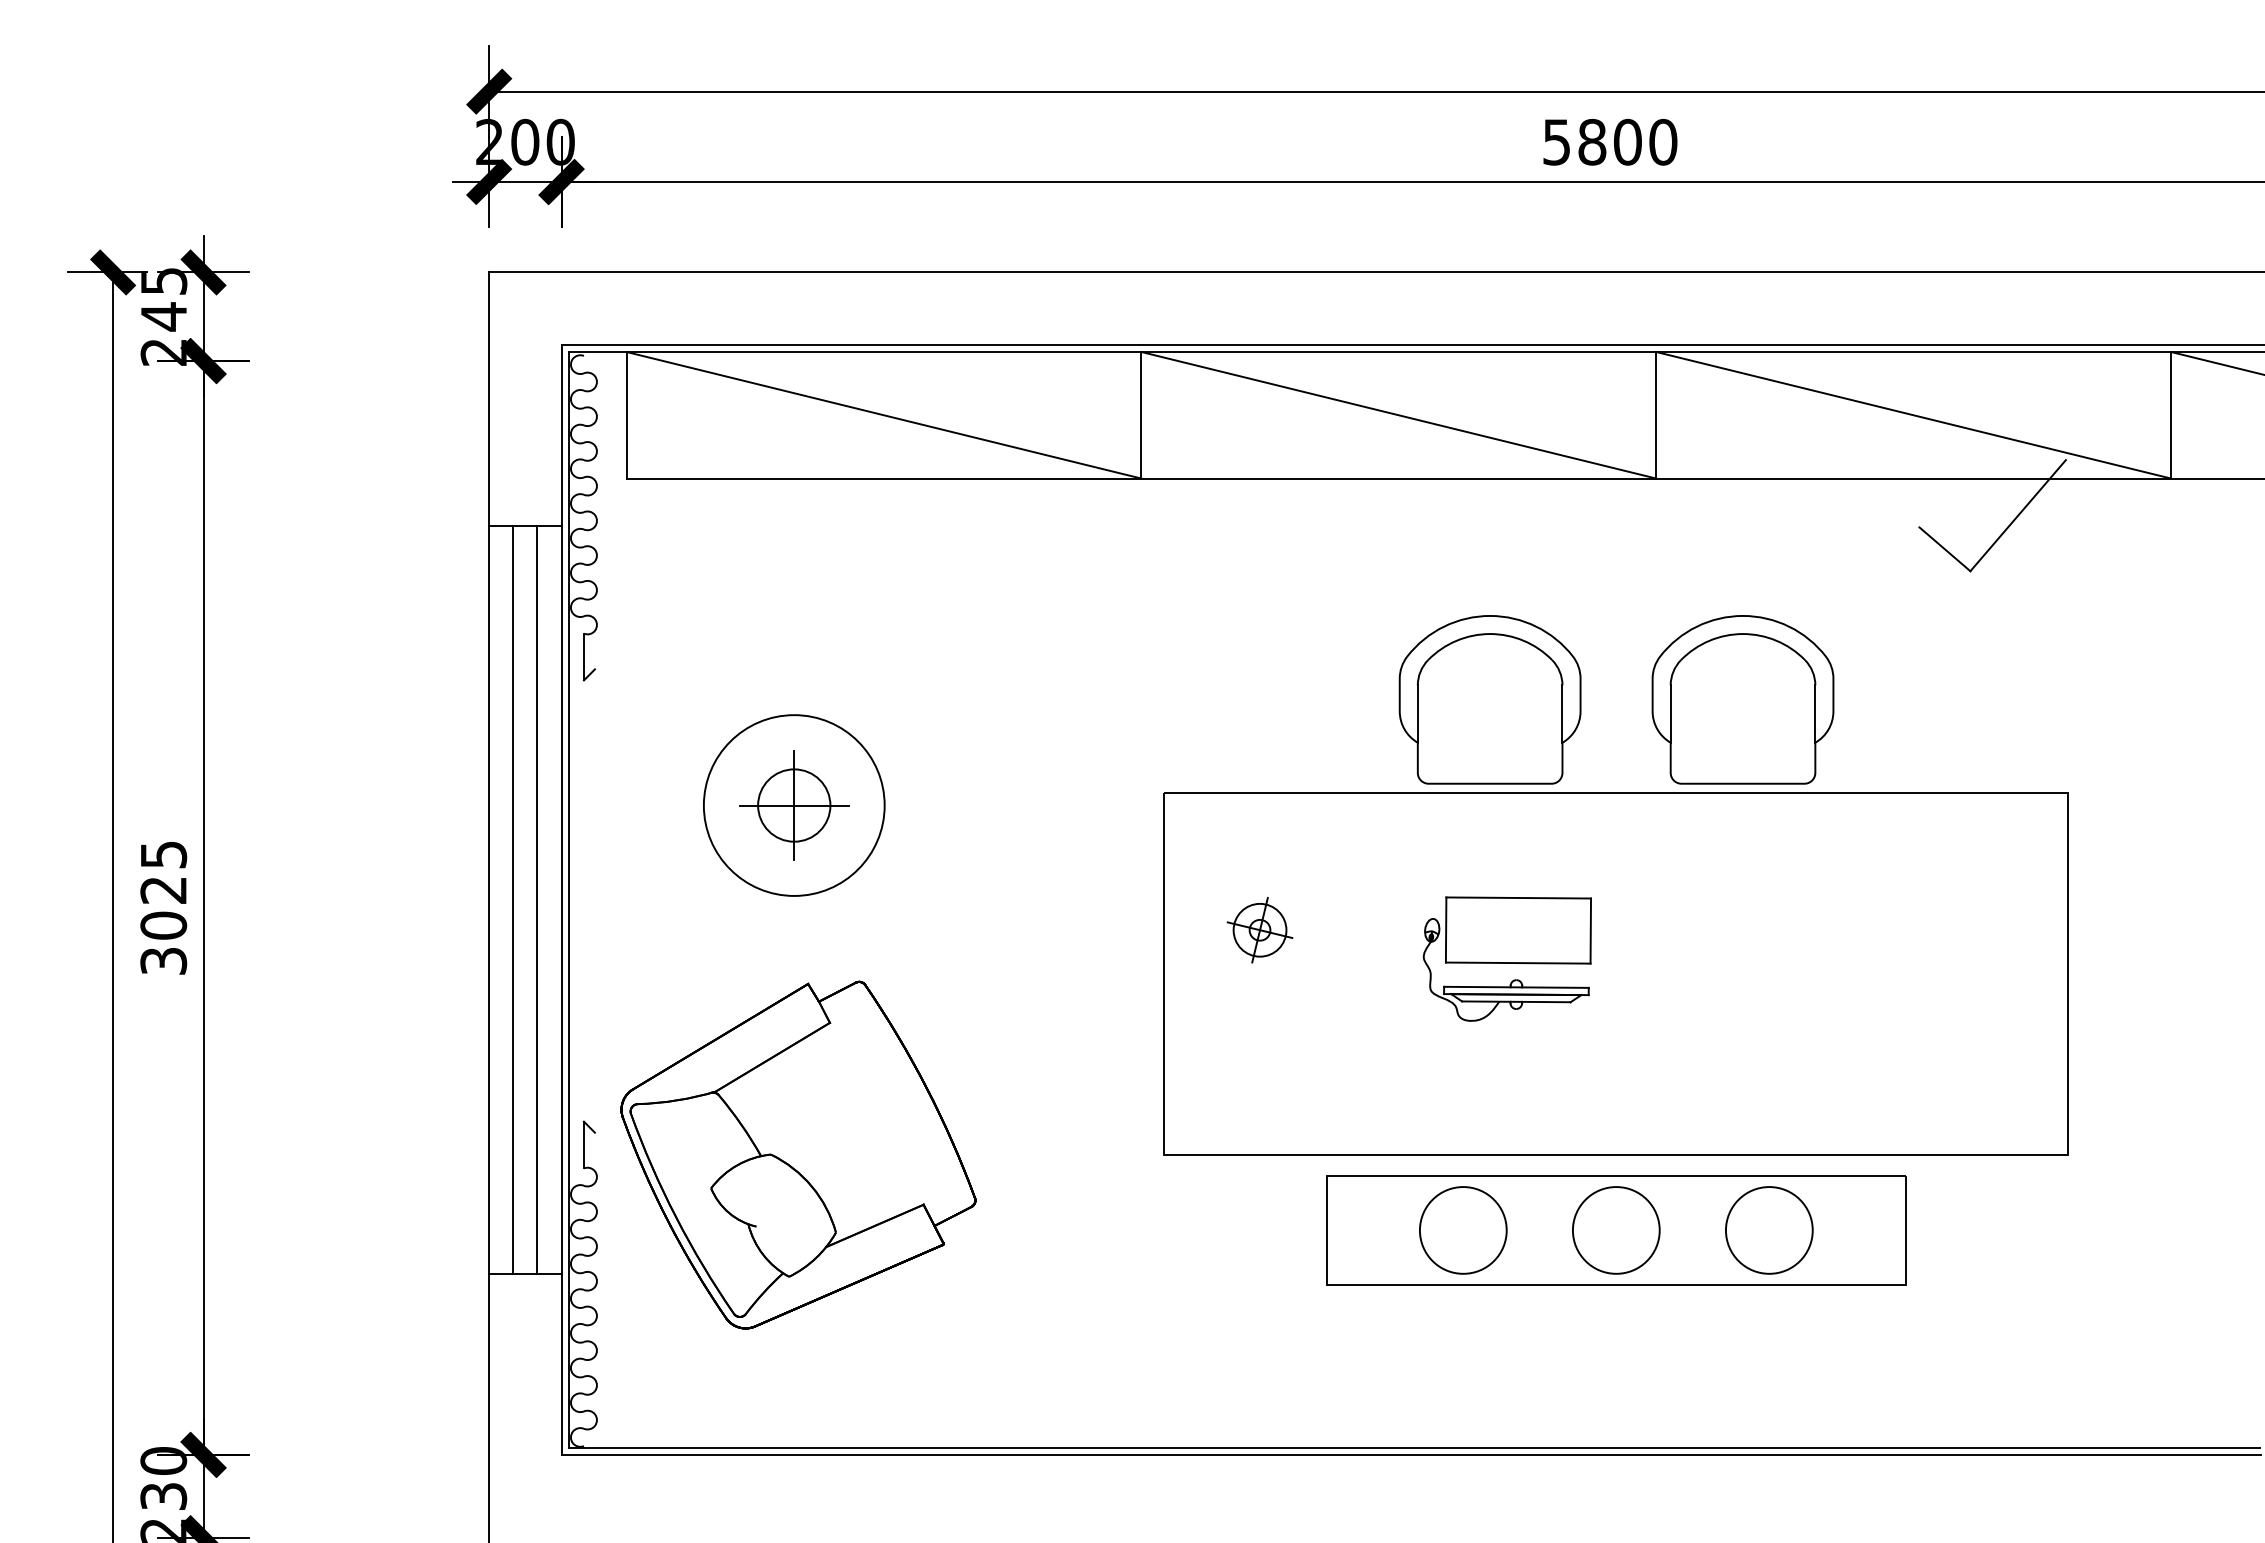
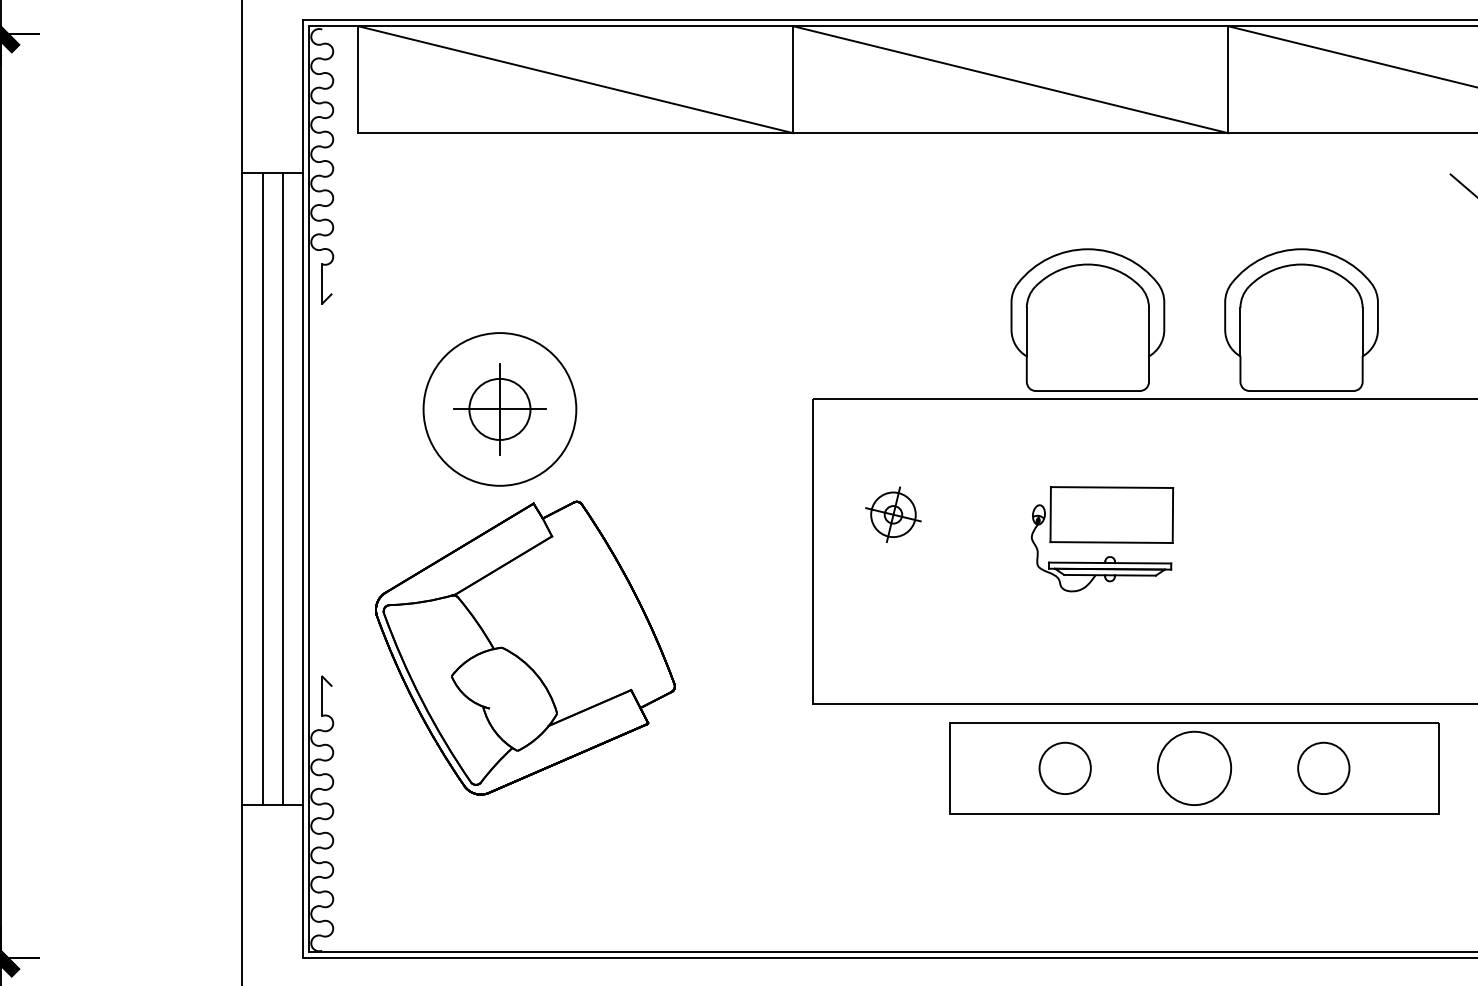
part: (798, 1154) -> (525, 647), moved
circle: (1462, 1230) -> (1064, 768), size x0.7
circle: (1768, 1230) -> (1323, 768), size x0.7

